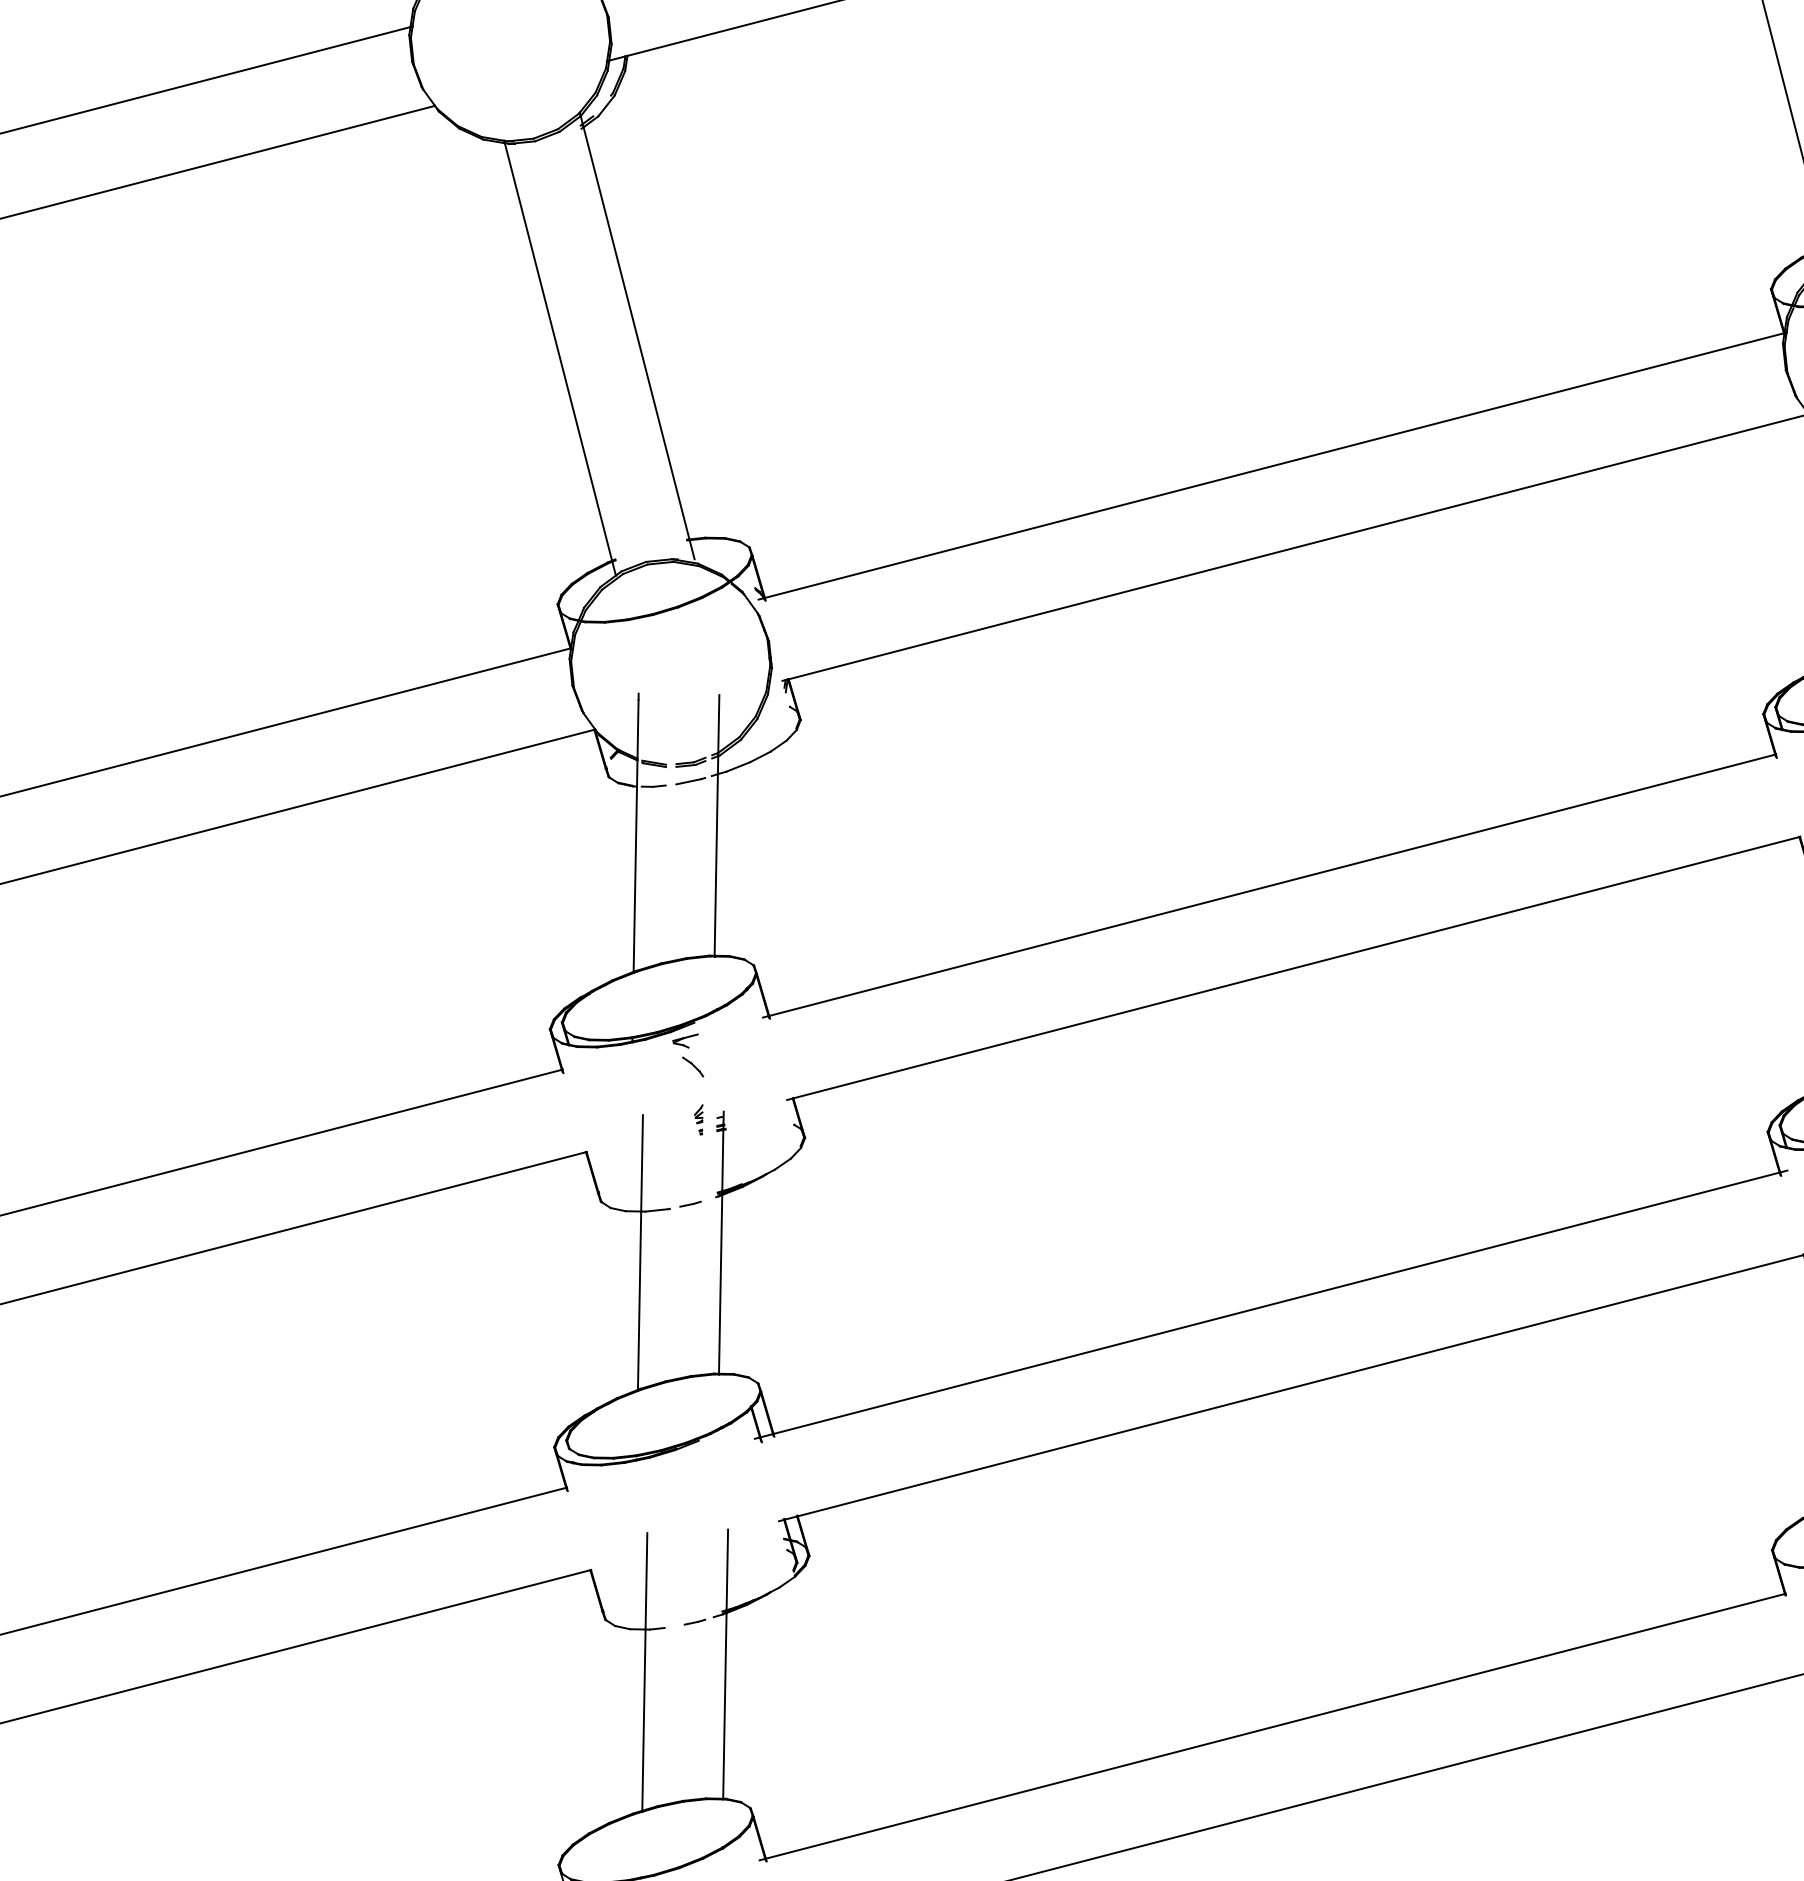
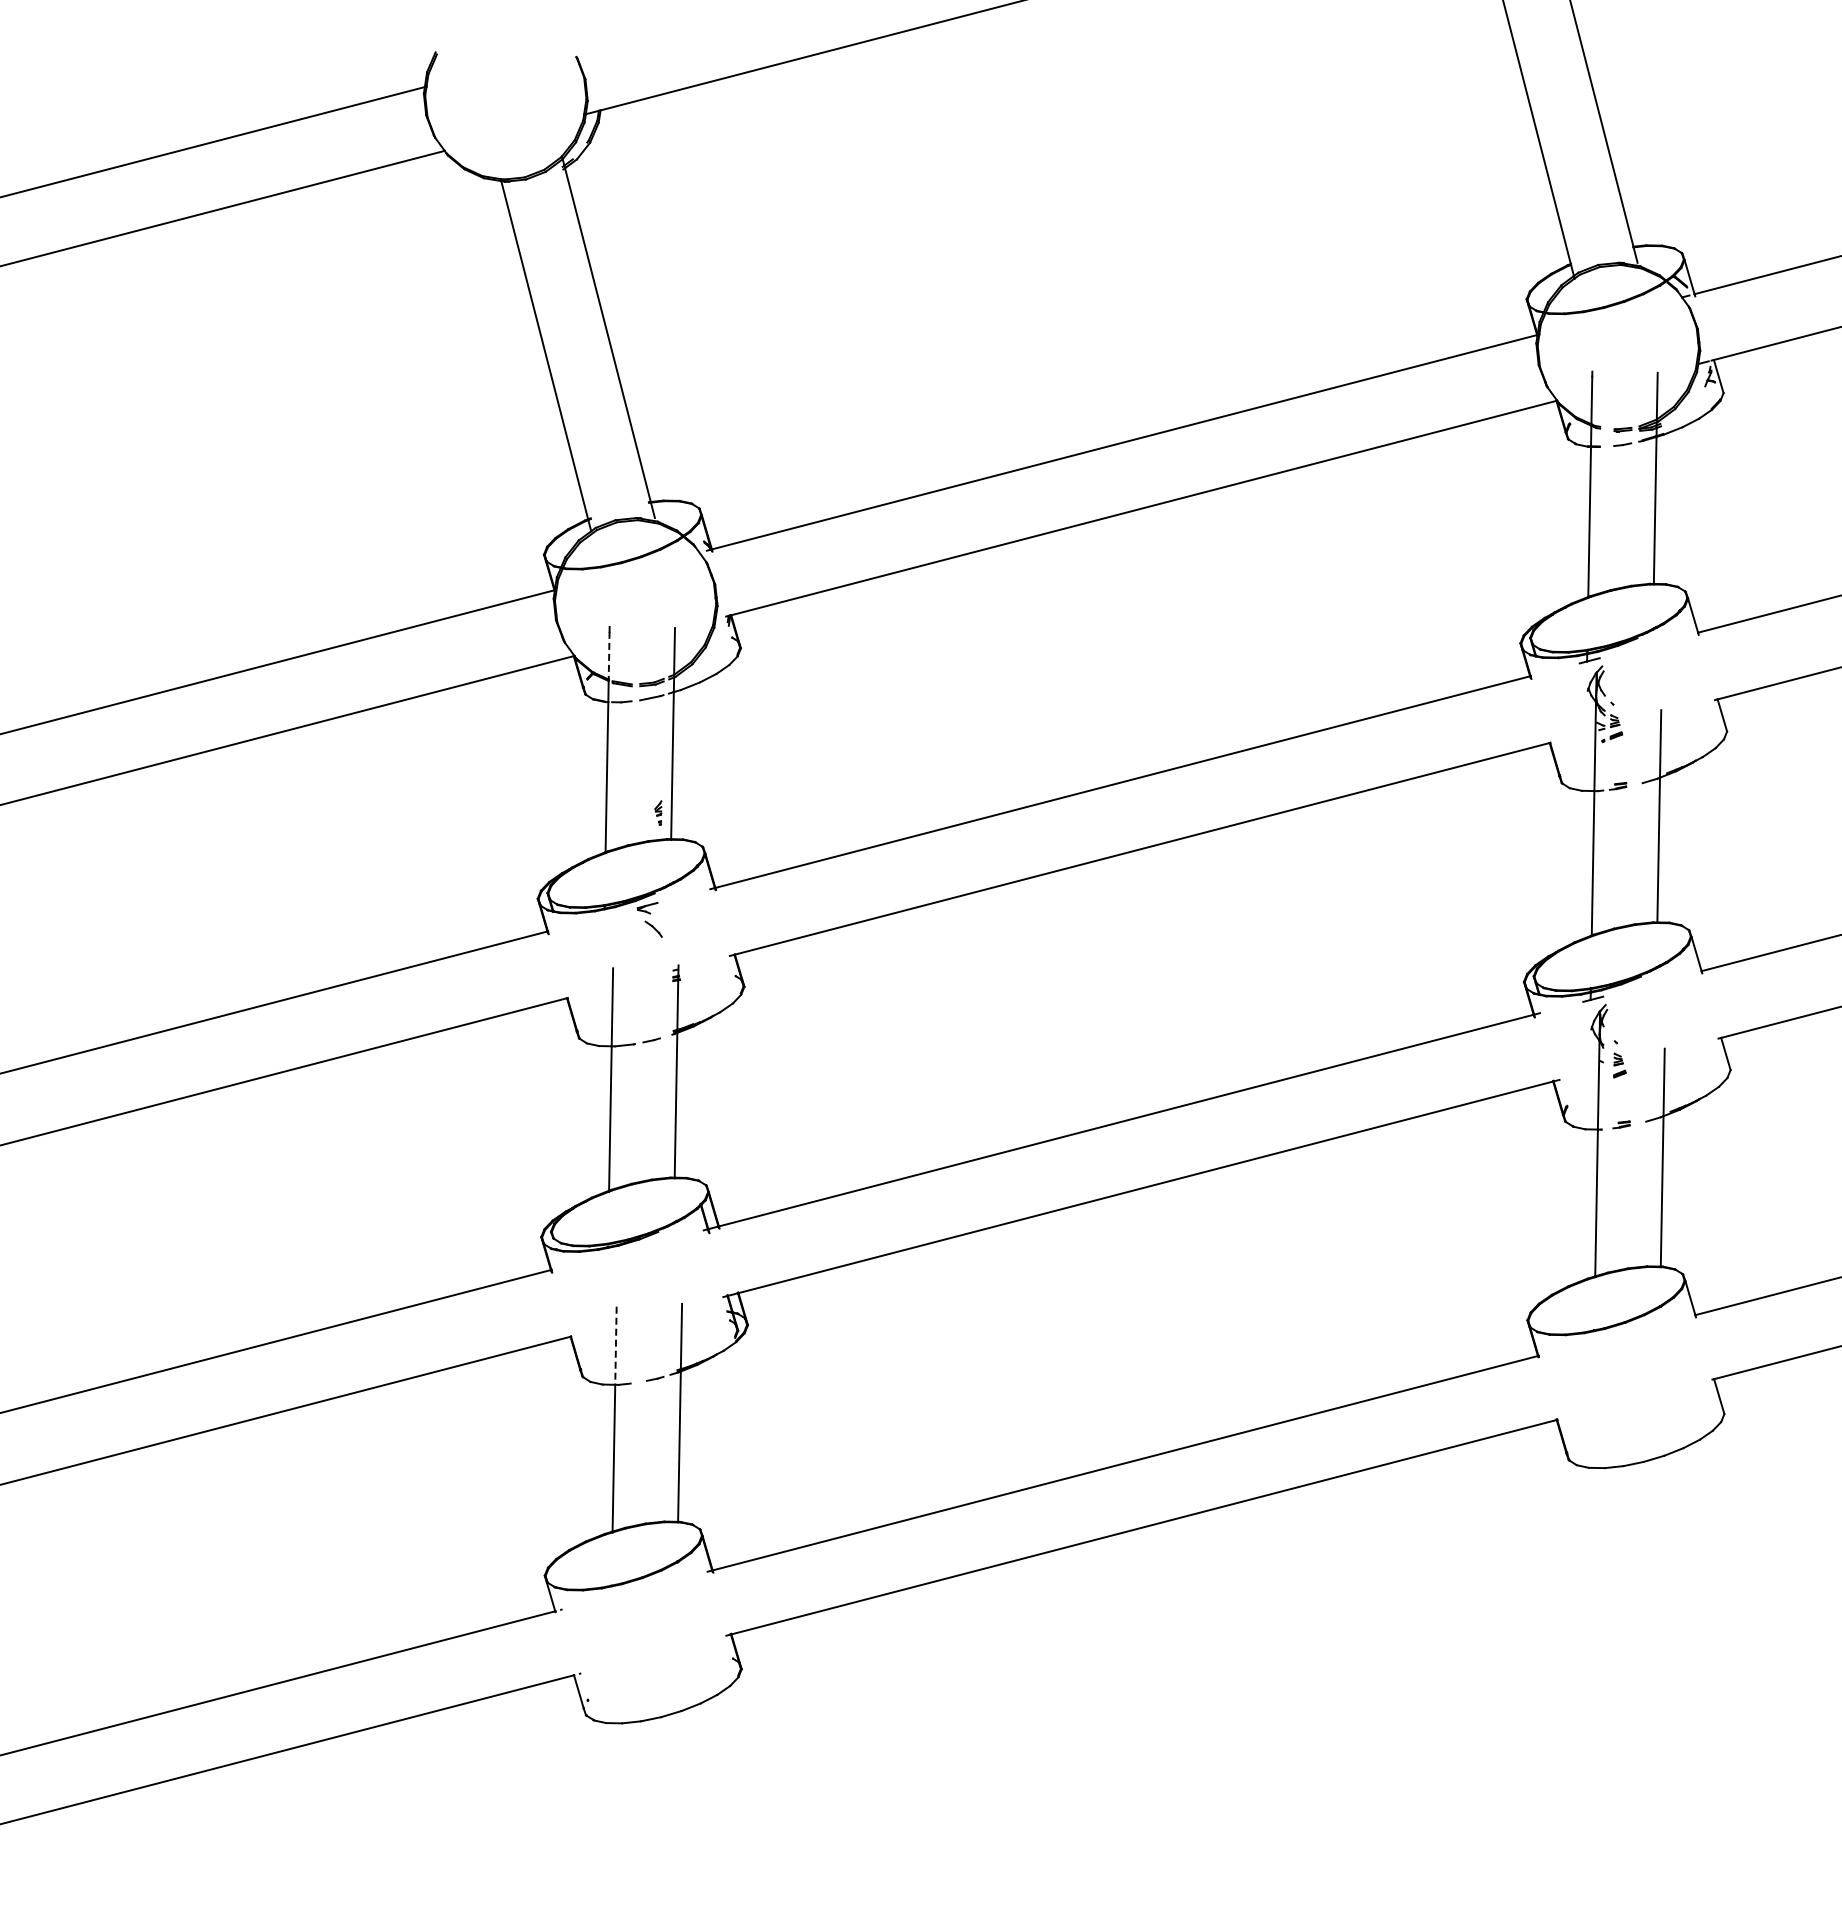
line: (638, 728) -> (609, 655), solid -> dashed
part: (698, 1119) -> (658, 812), moved
line: (645, 1582) -> (615, 1346), solid -> dashed

